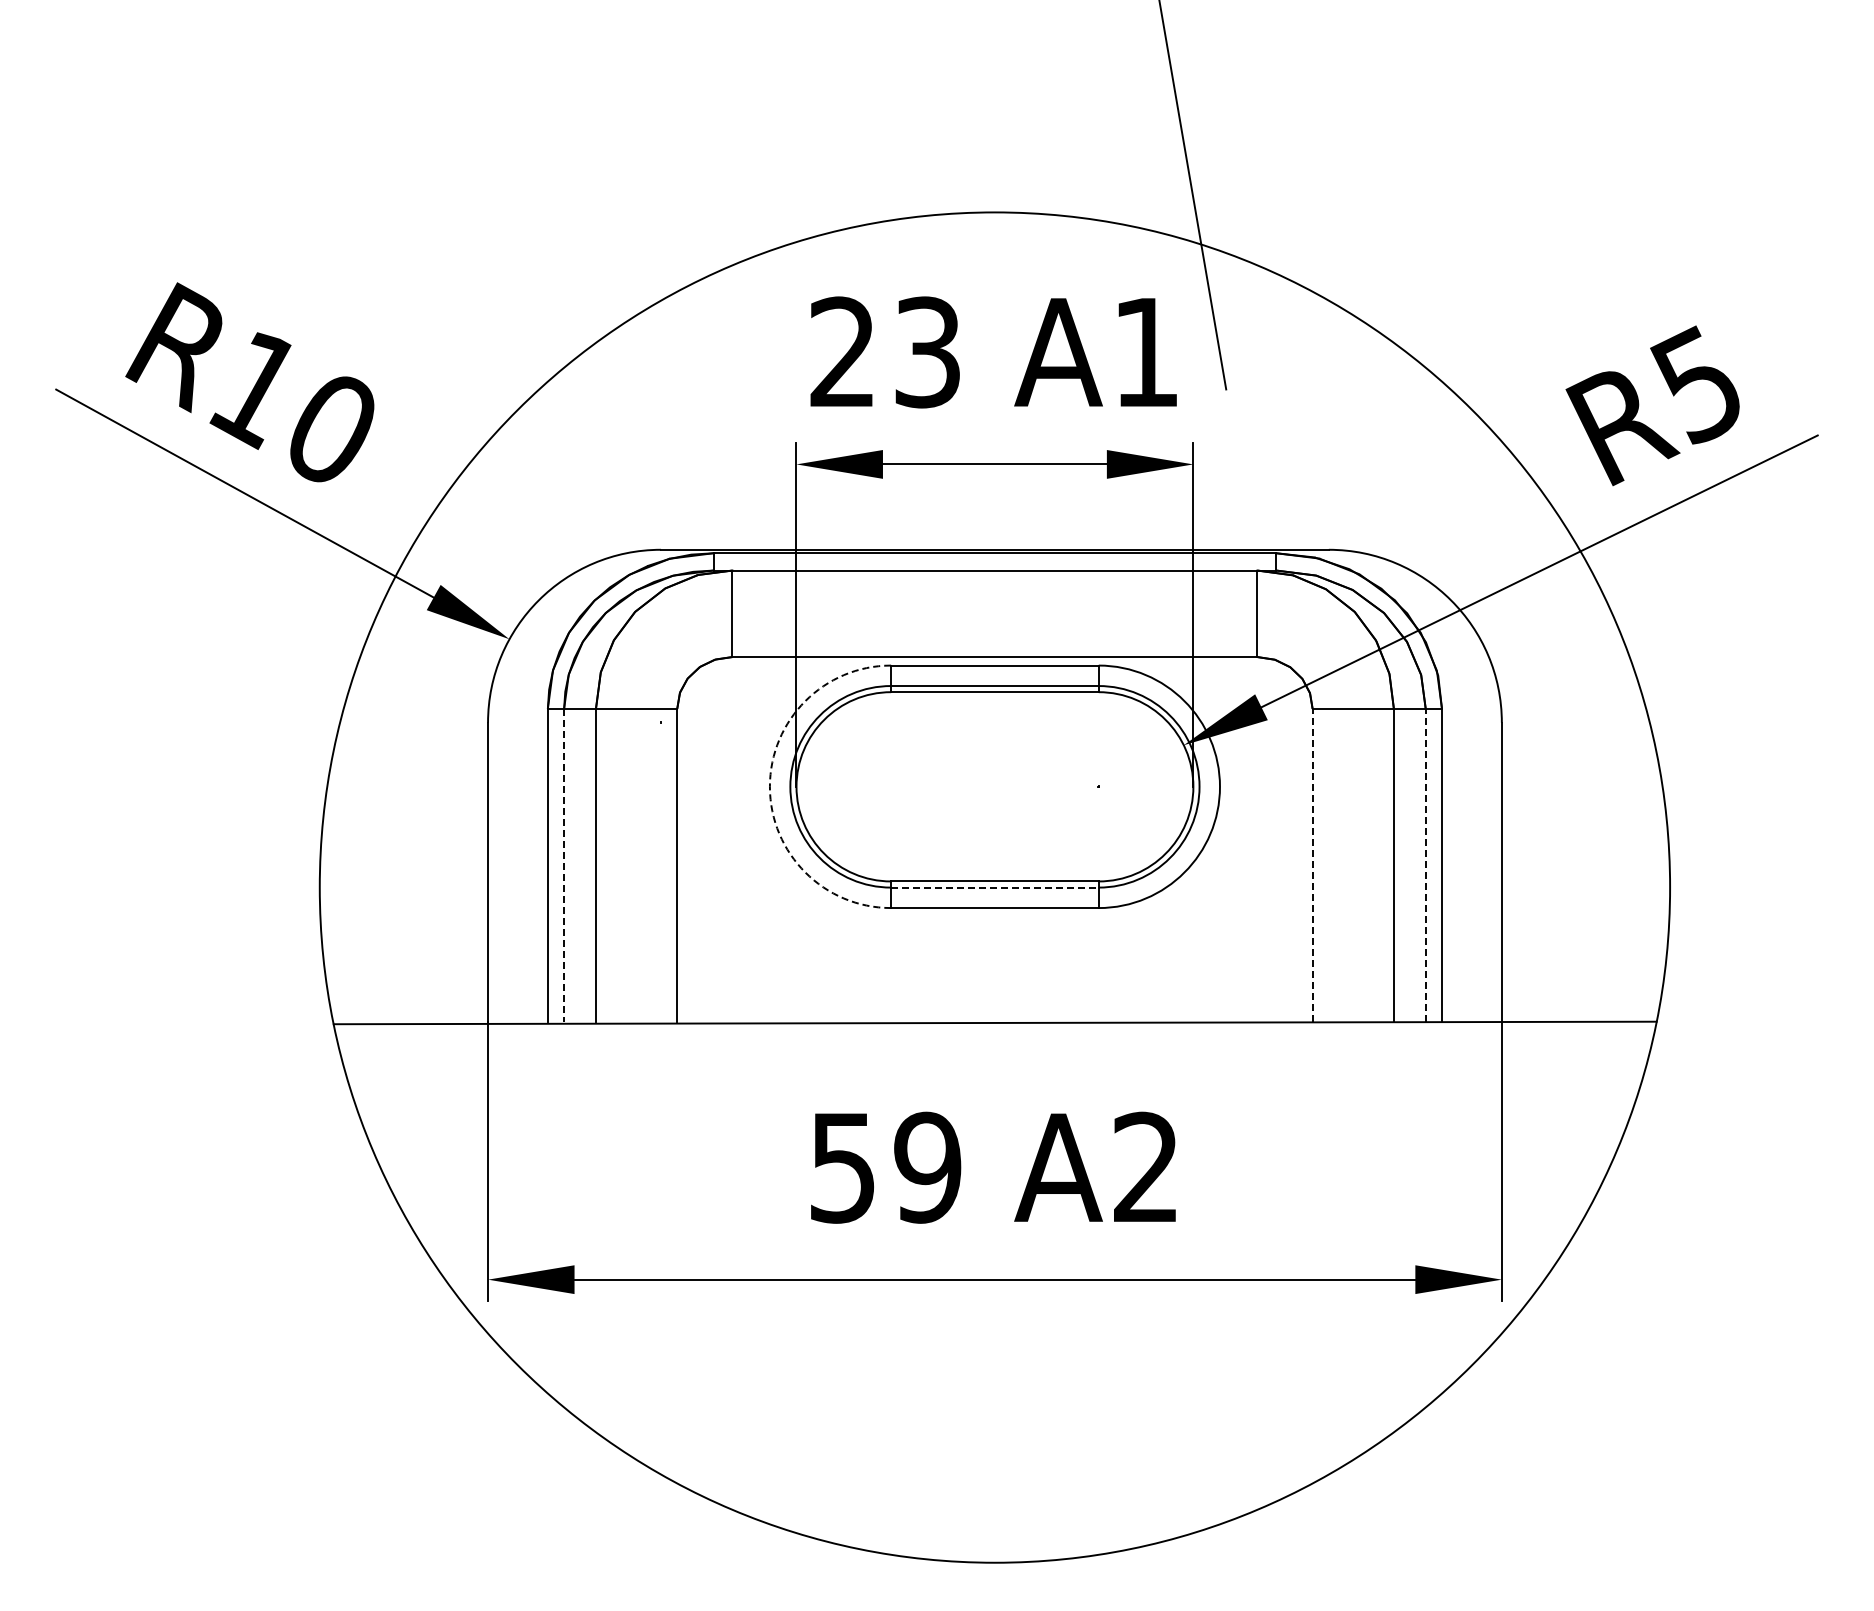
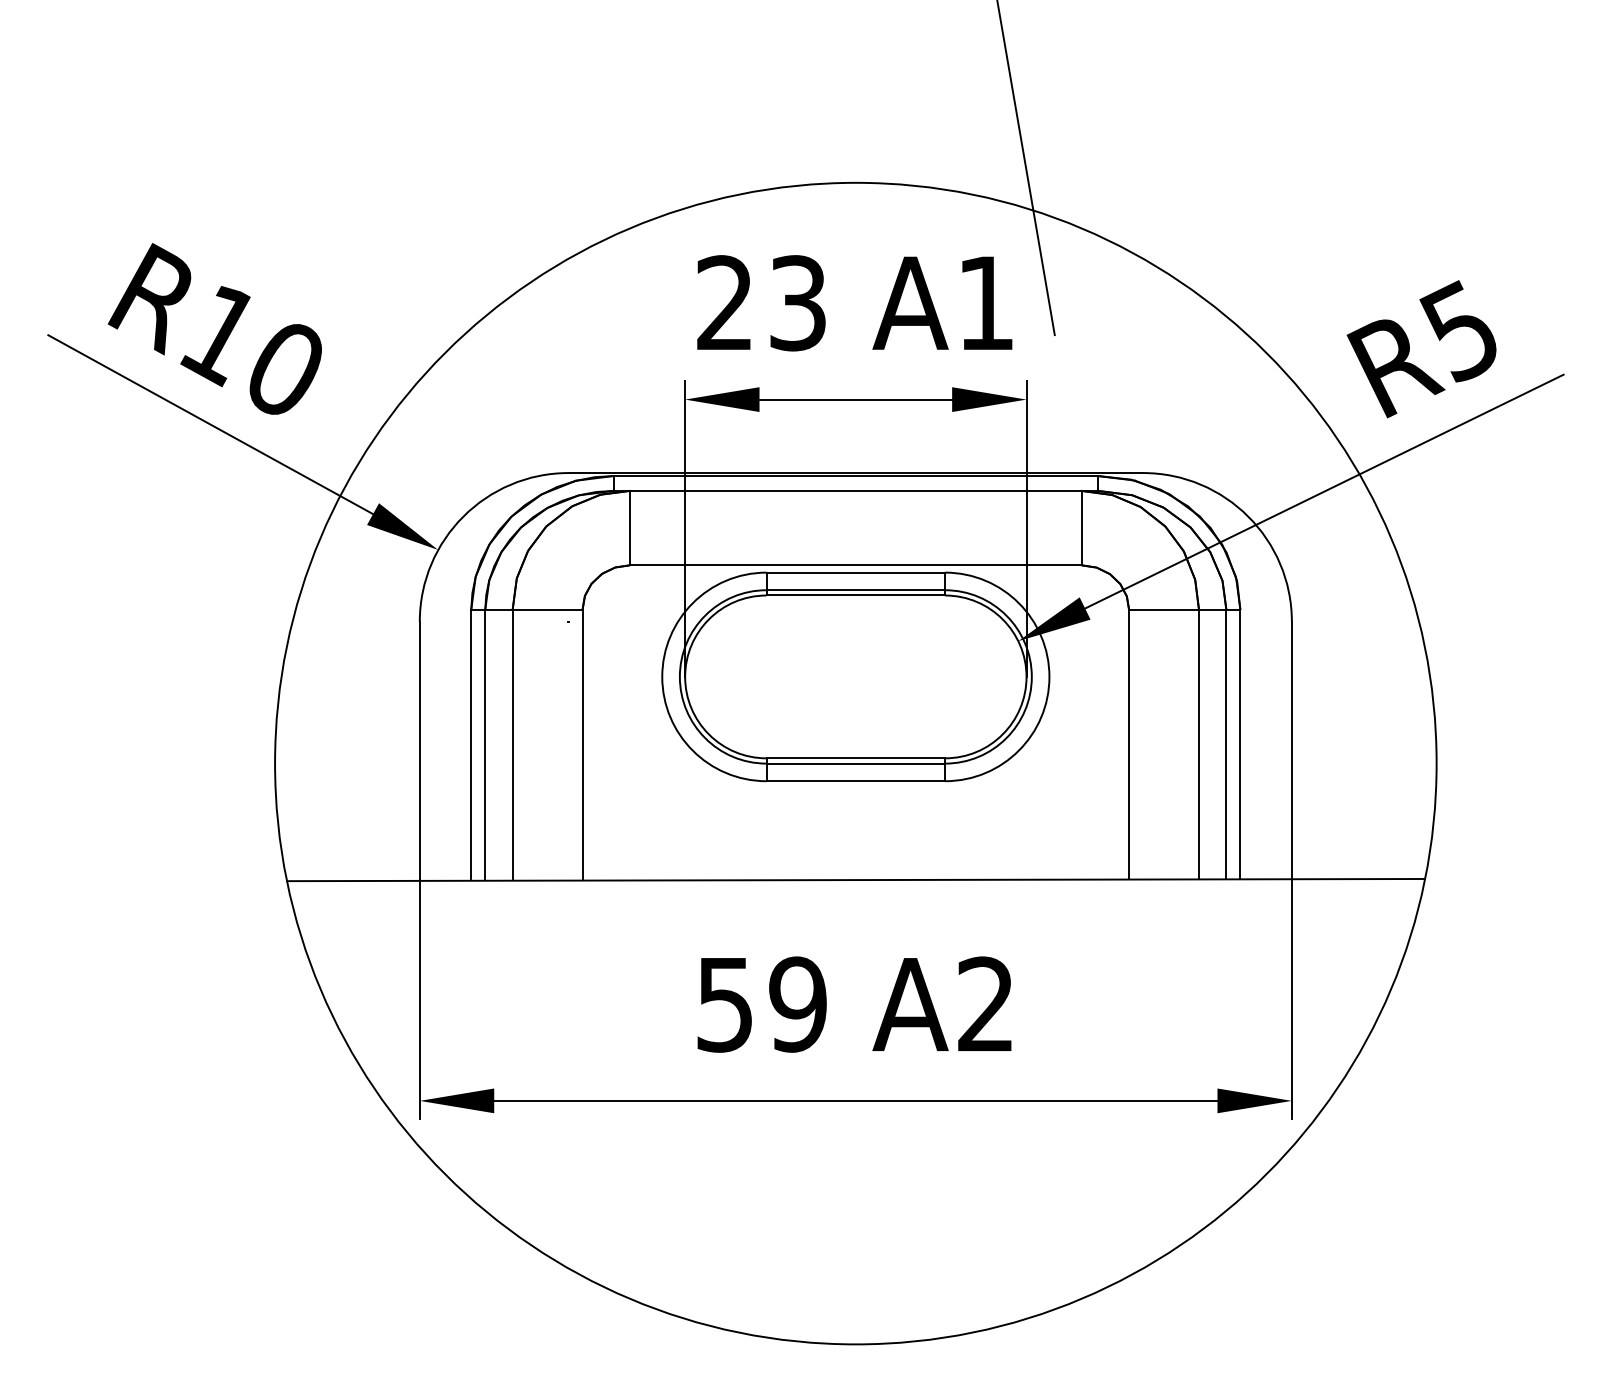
arc: (769, 786) -> (661, 676), dashed -> solid
line: (1312, 864) -> (1129, 743), dashed -> solid
line: (1425, 864) -> (1226, 743), dashed -> solid
line: (564, 865) -> (485, 744), dashed -> solid
line: (994, 887) -> (855, 763), dashed -> solid

